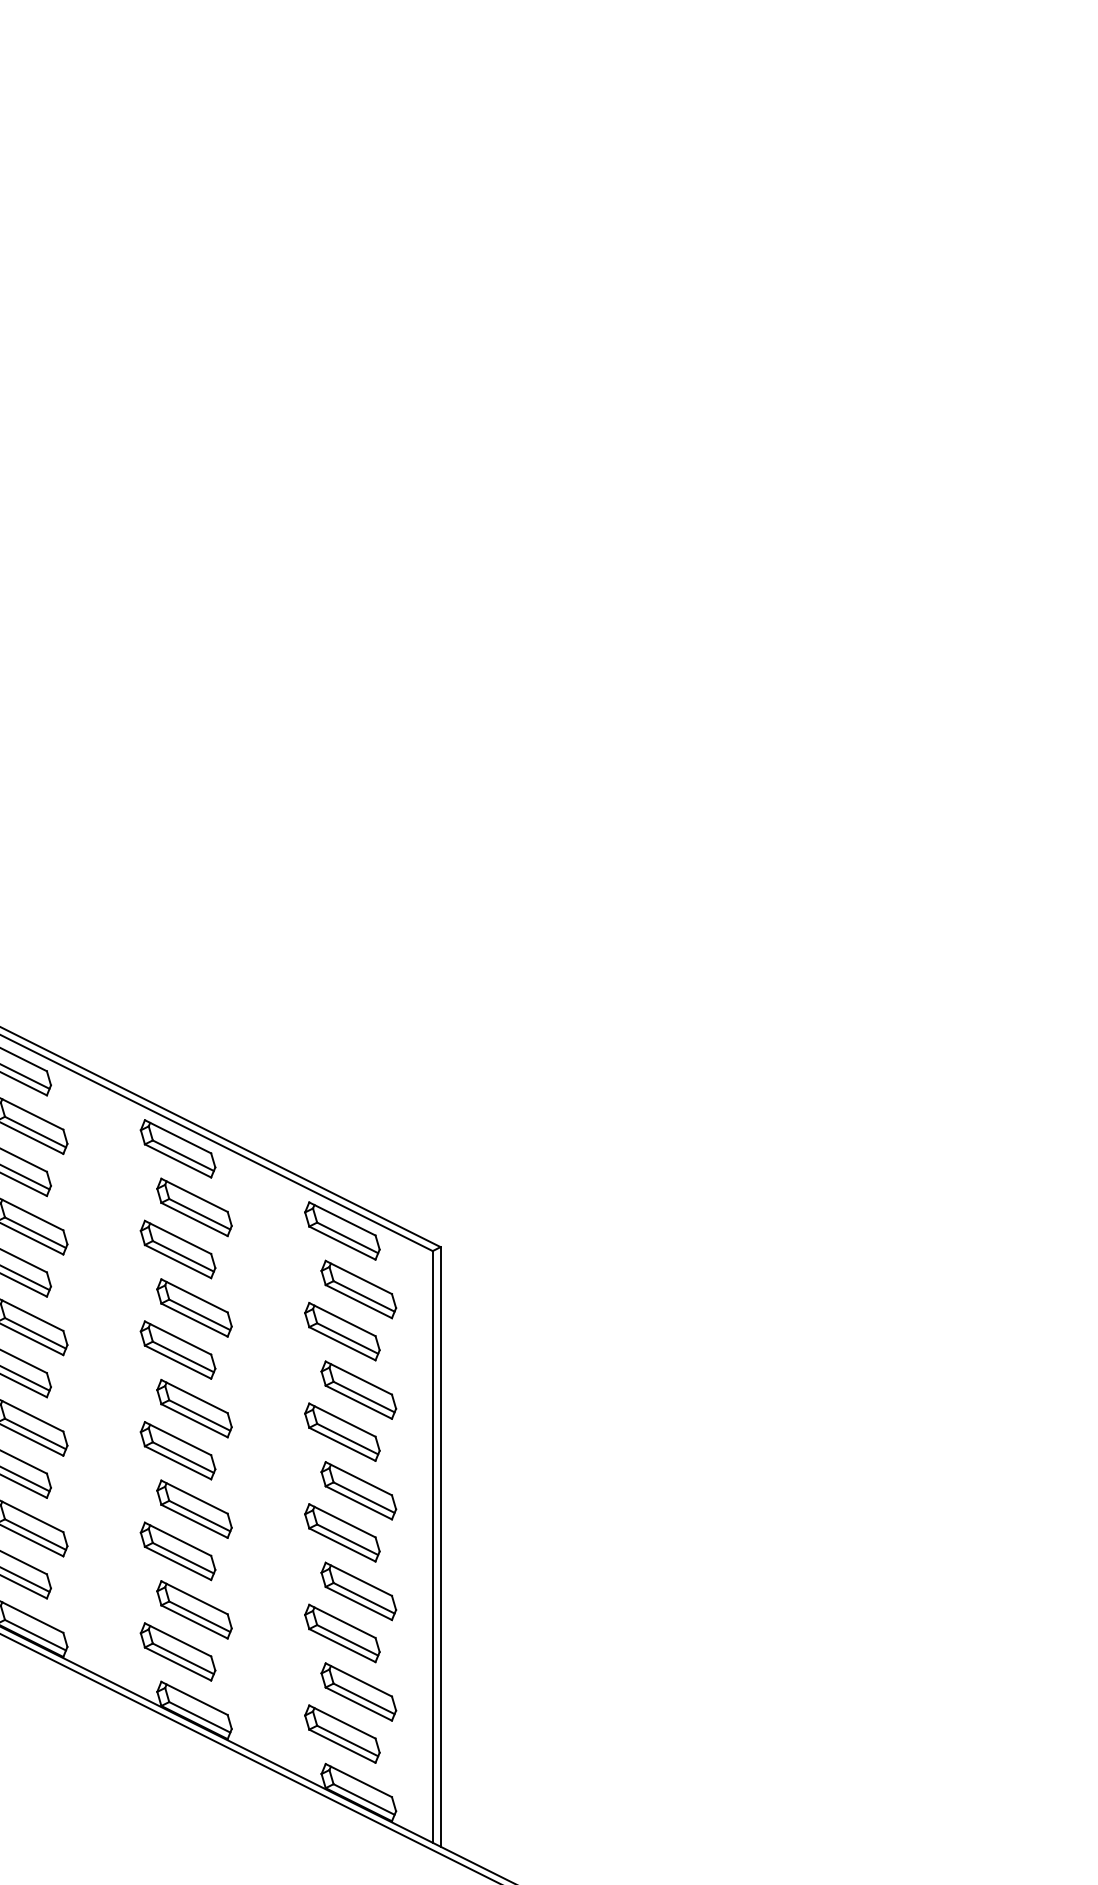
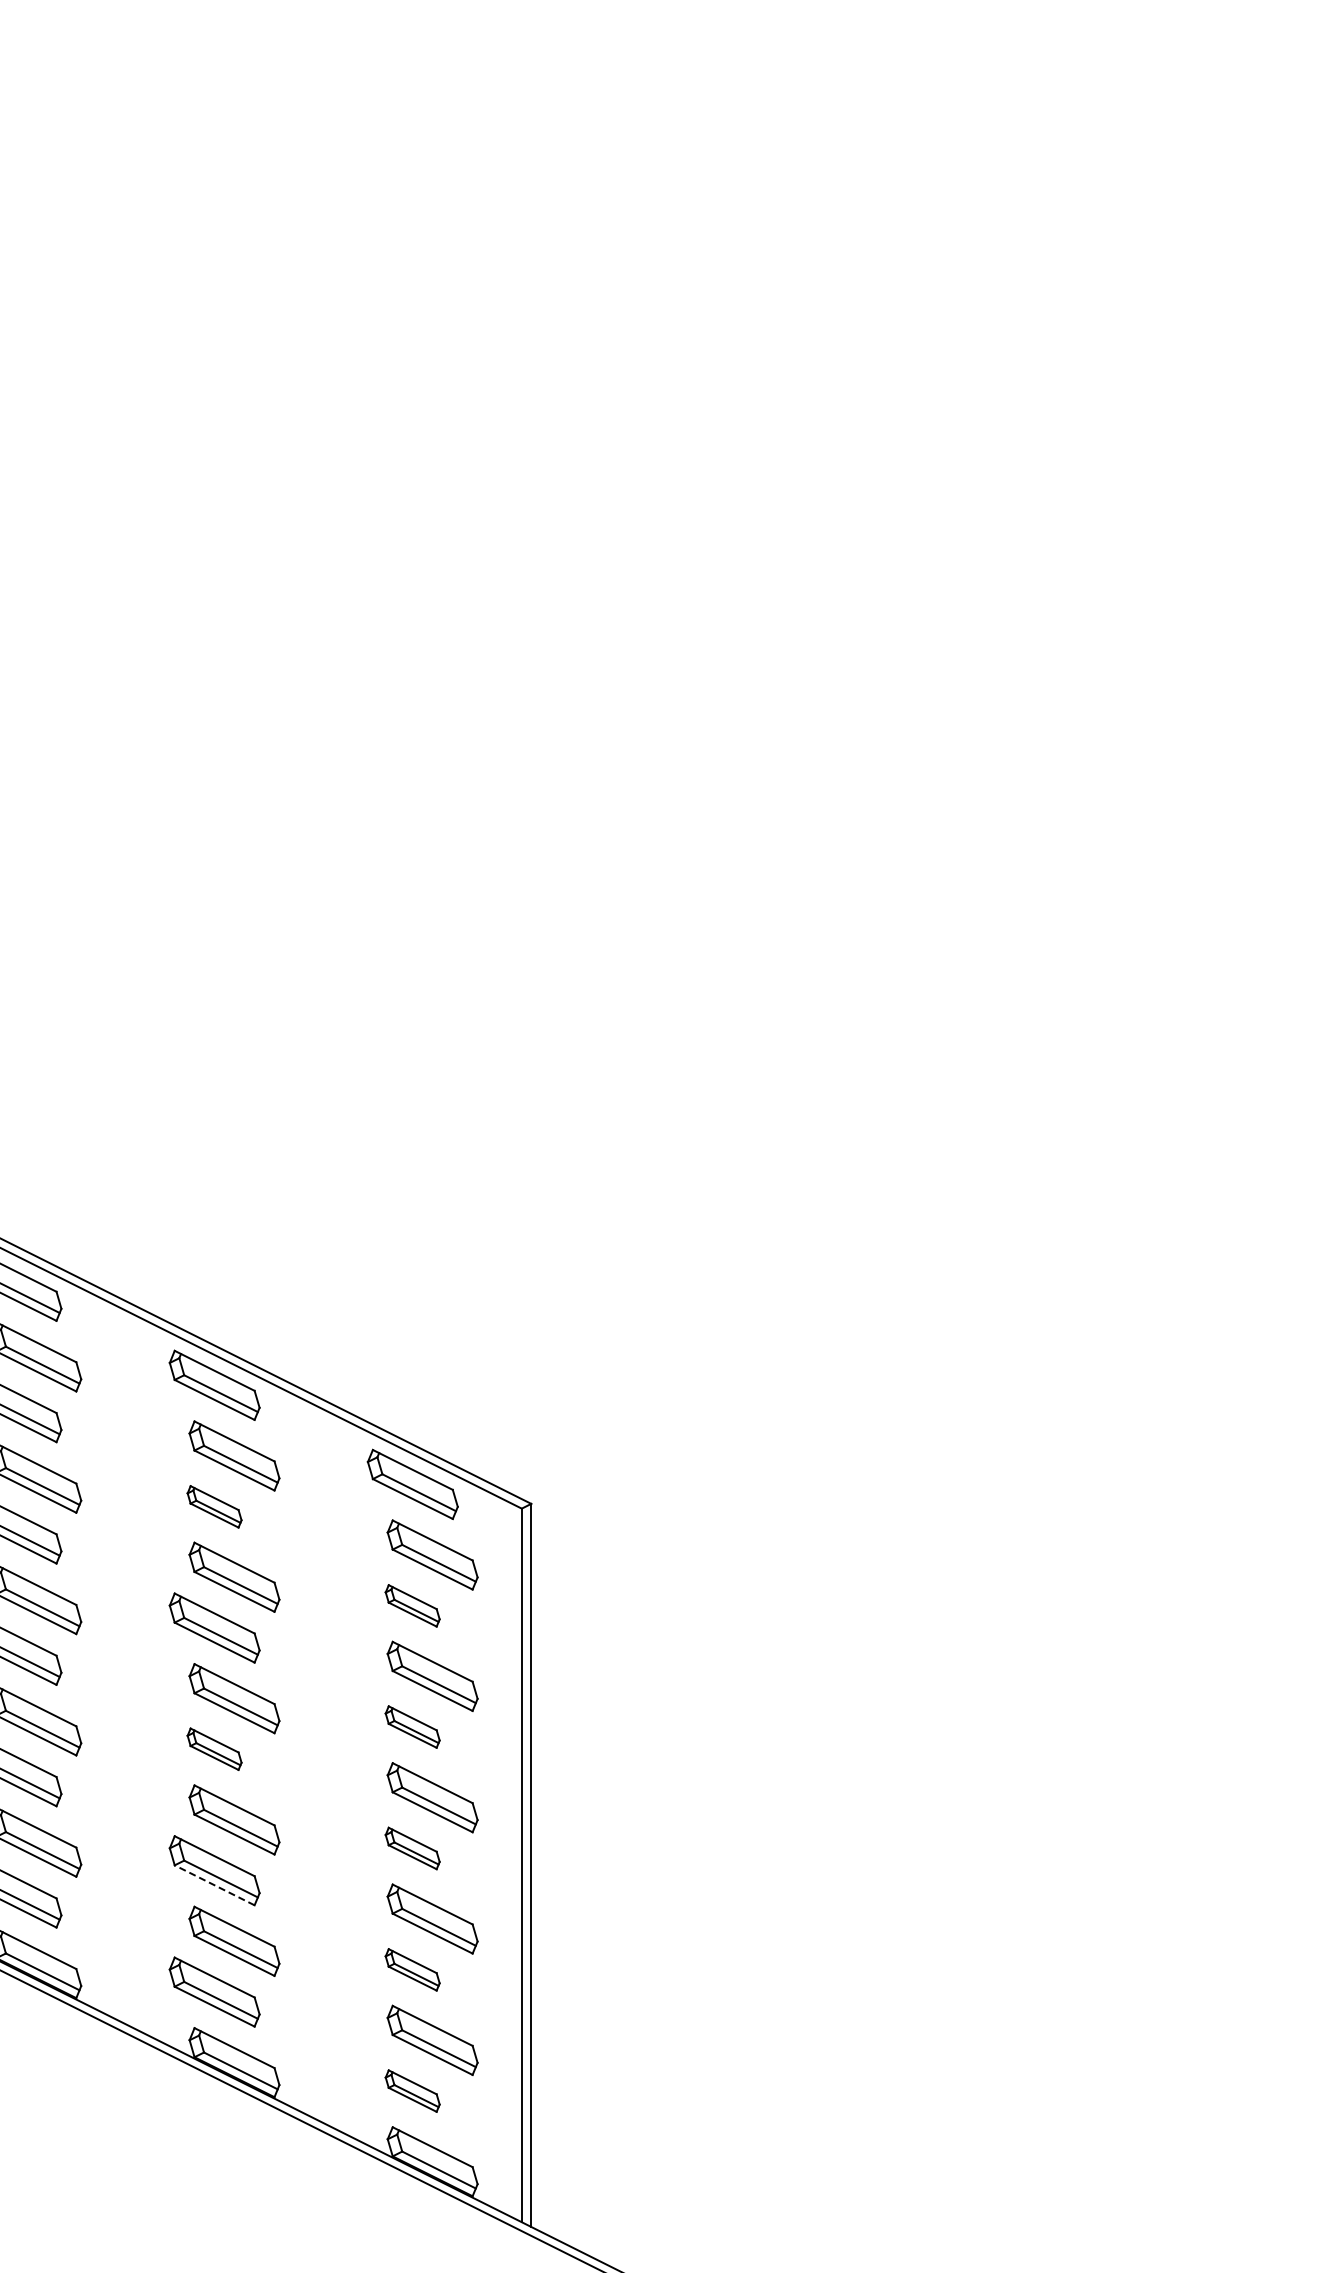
part: (177, 1249) -> (214, 1506), size x0.6
part: (342, 1331) -> (412, 1605), size x0.6
part: (342, 1431) -> (412, 1726), size x0.6
part: (177, 1449) -> (214, 1748), size x0.6
part: (342, 1532) -> (412, 1848), size x0.6
line: (177, 1563) -> (214, 1885), solid -> dashed
part: (342, 1633) -> (412, 1969), size x0.6
part: (342, 1733) -> (412, 2090), size x0.6

